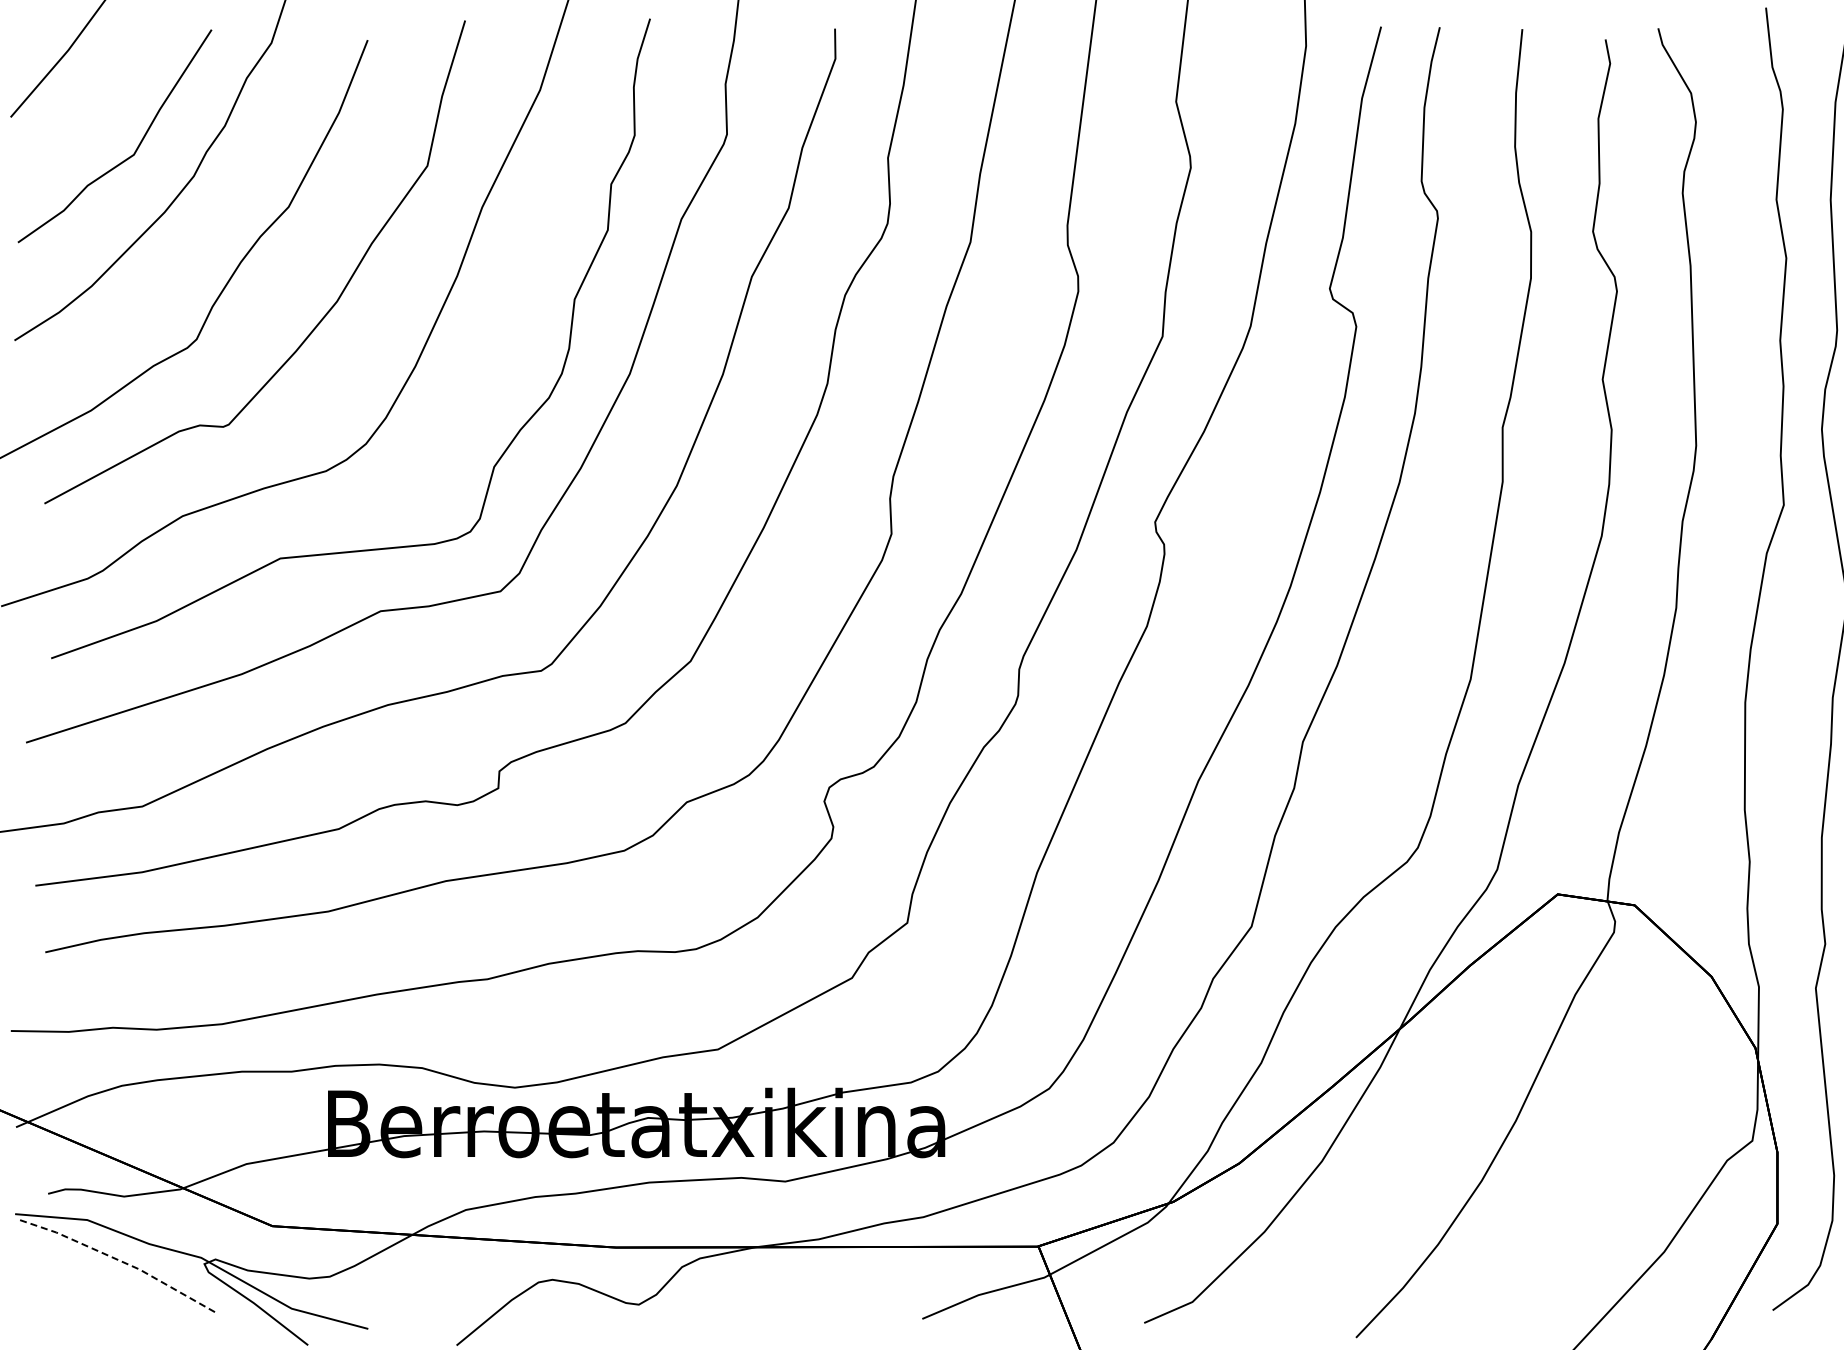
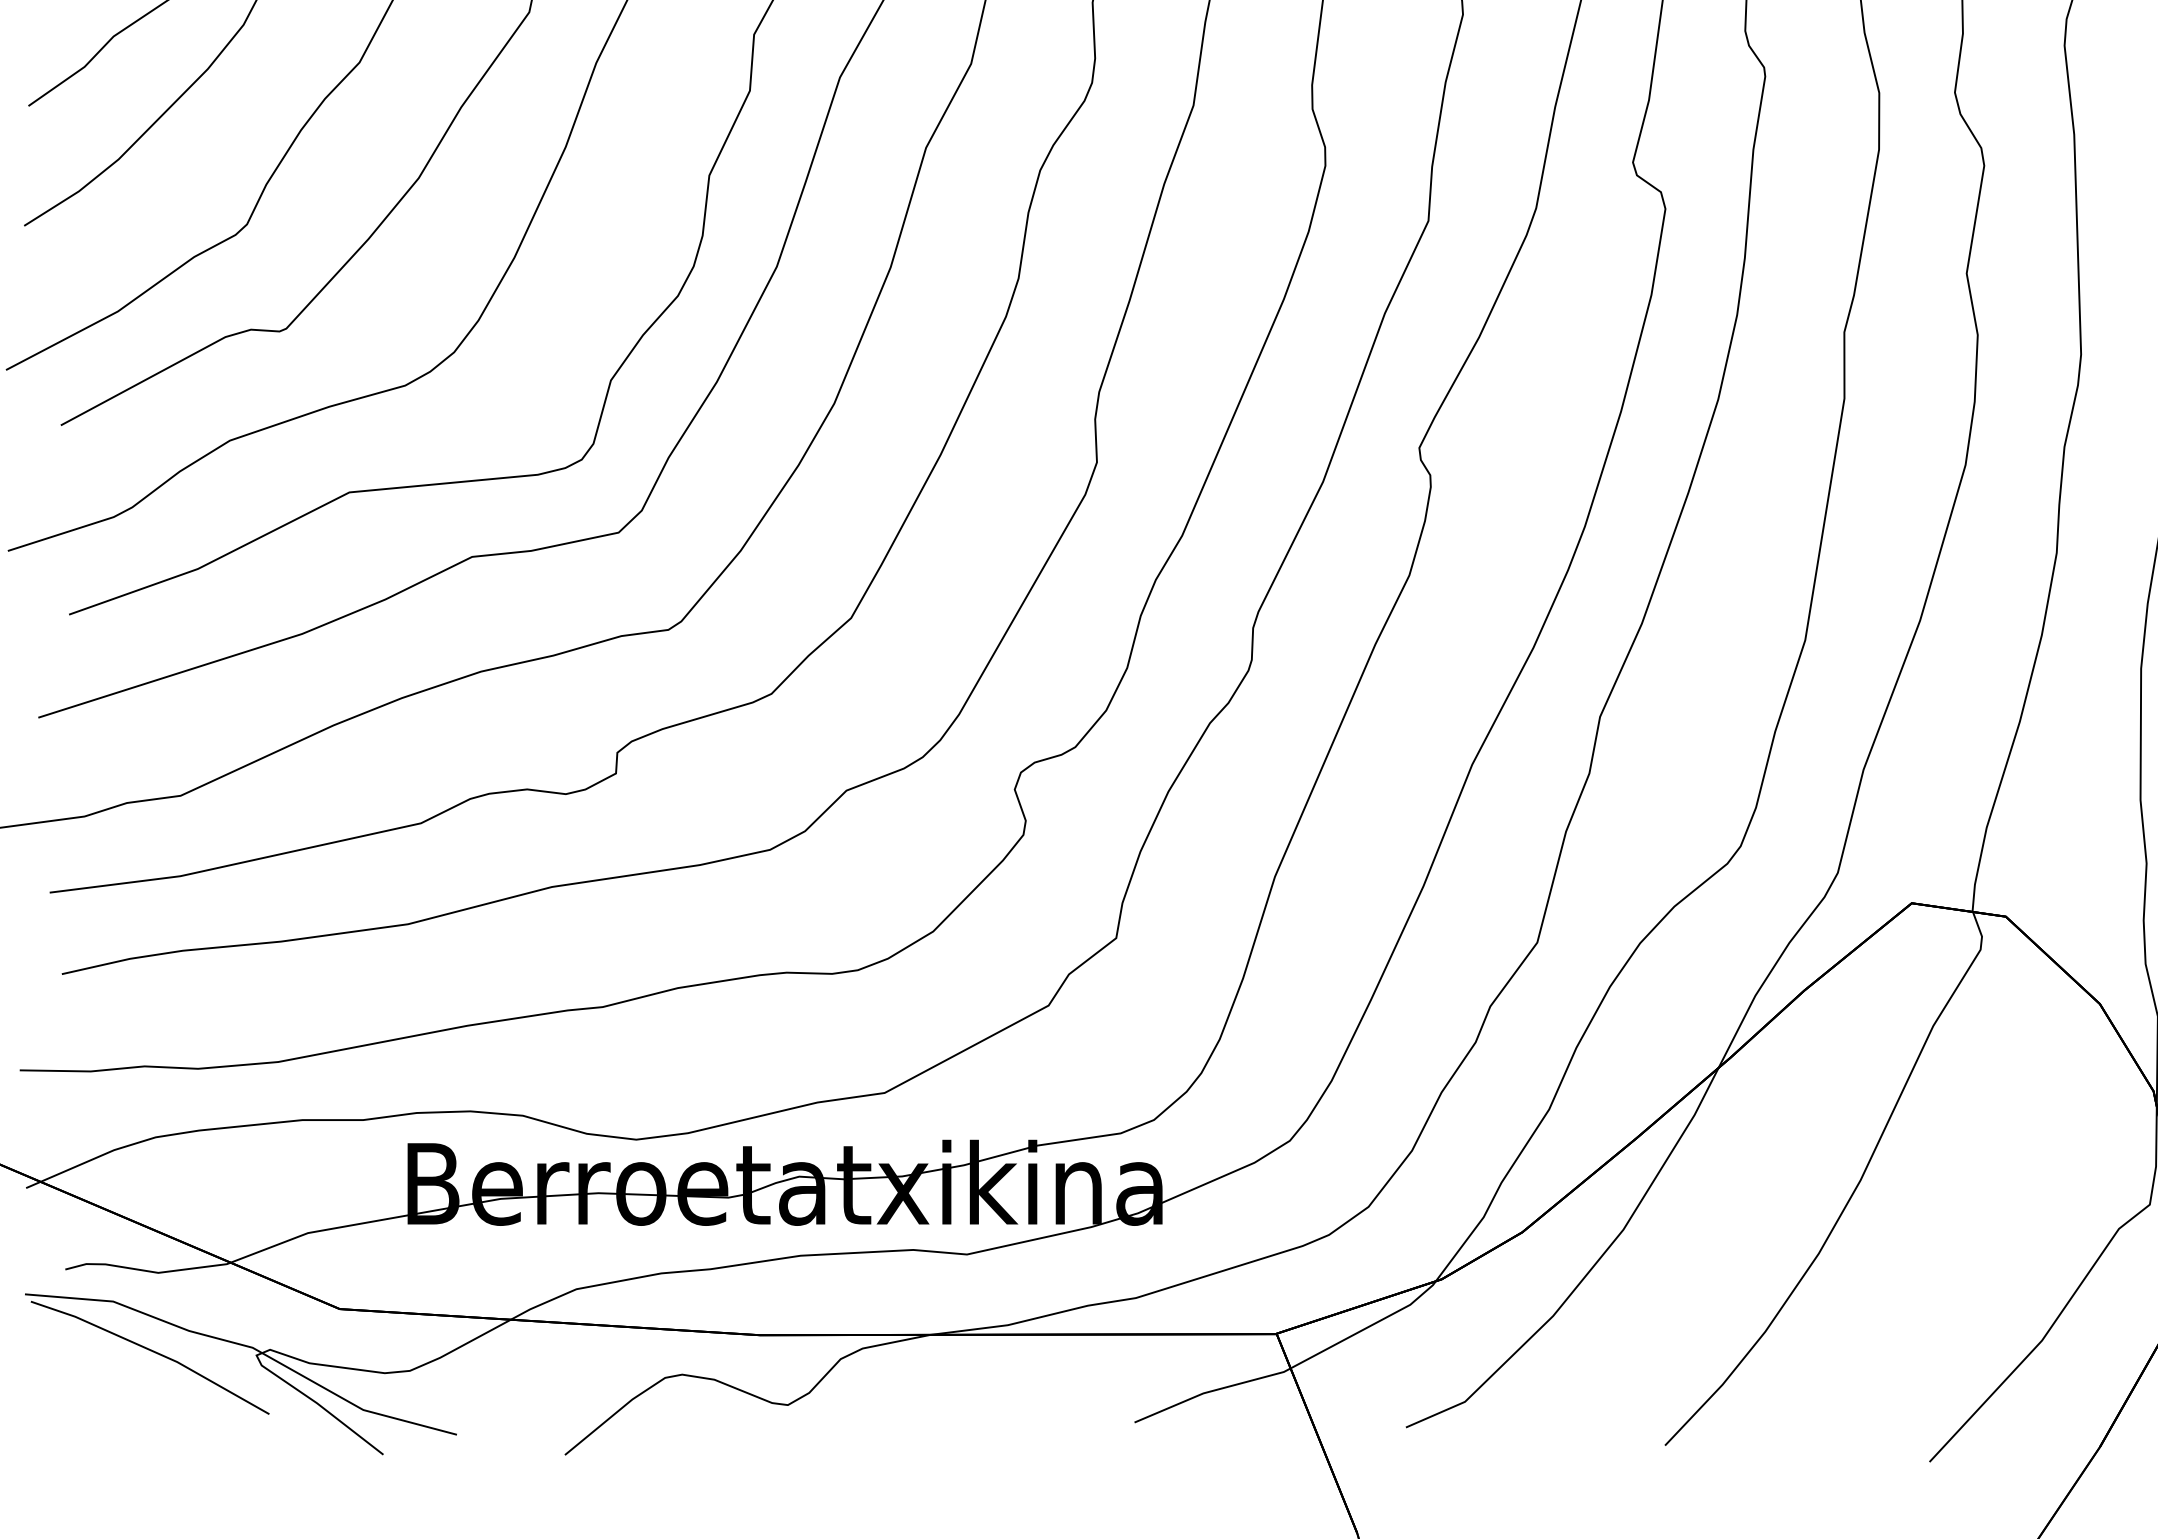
line: (119, 1260) -> (152, 1351), dashed -> solid

